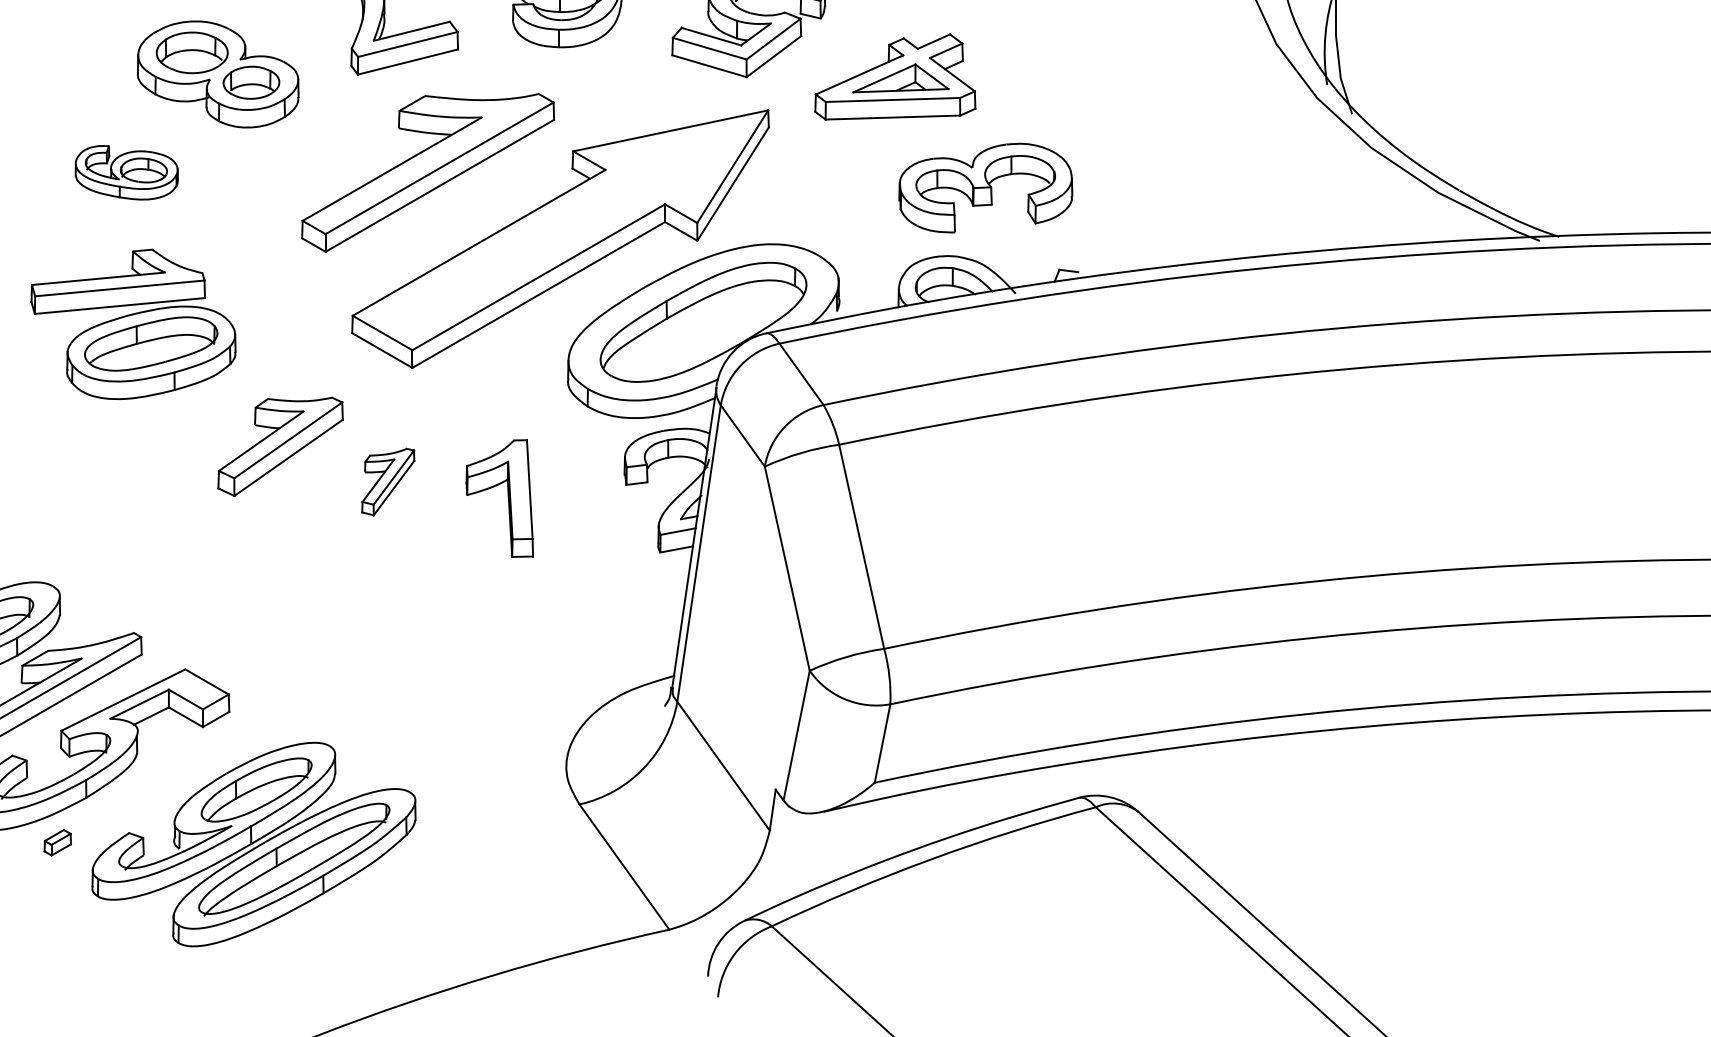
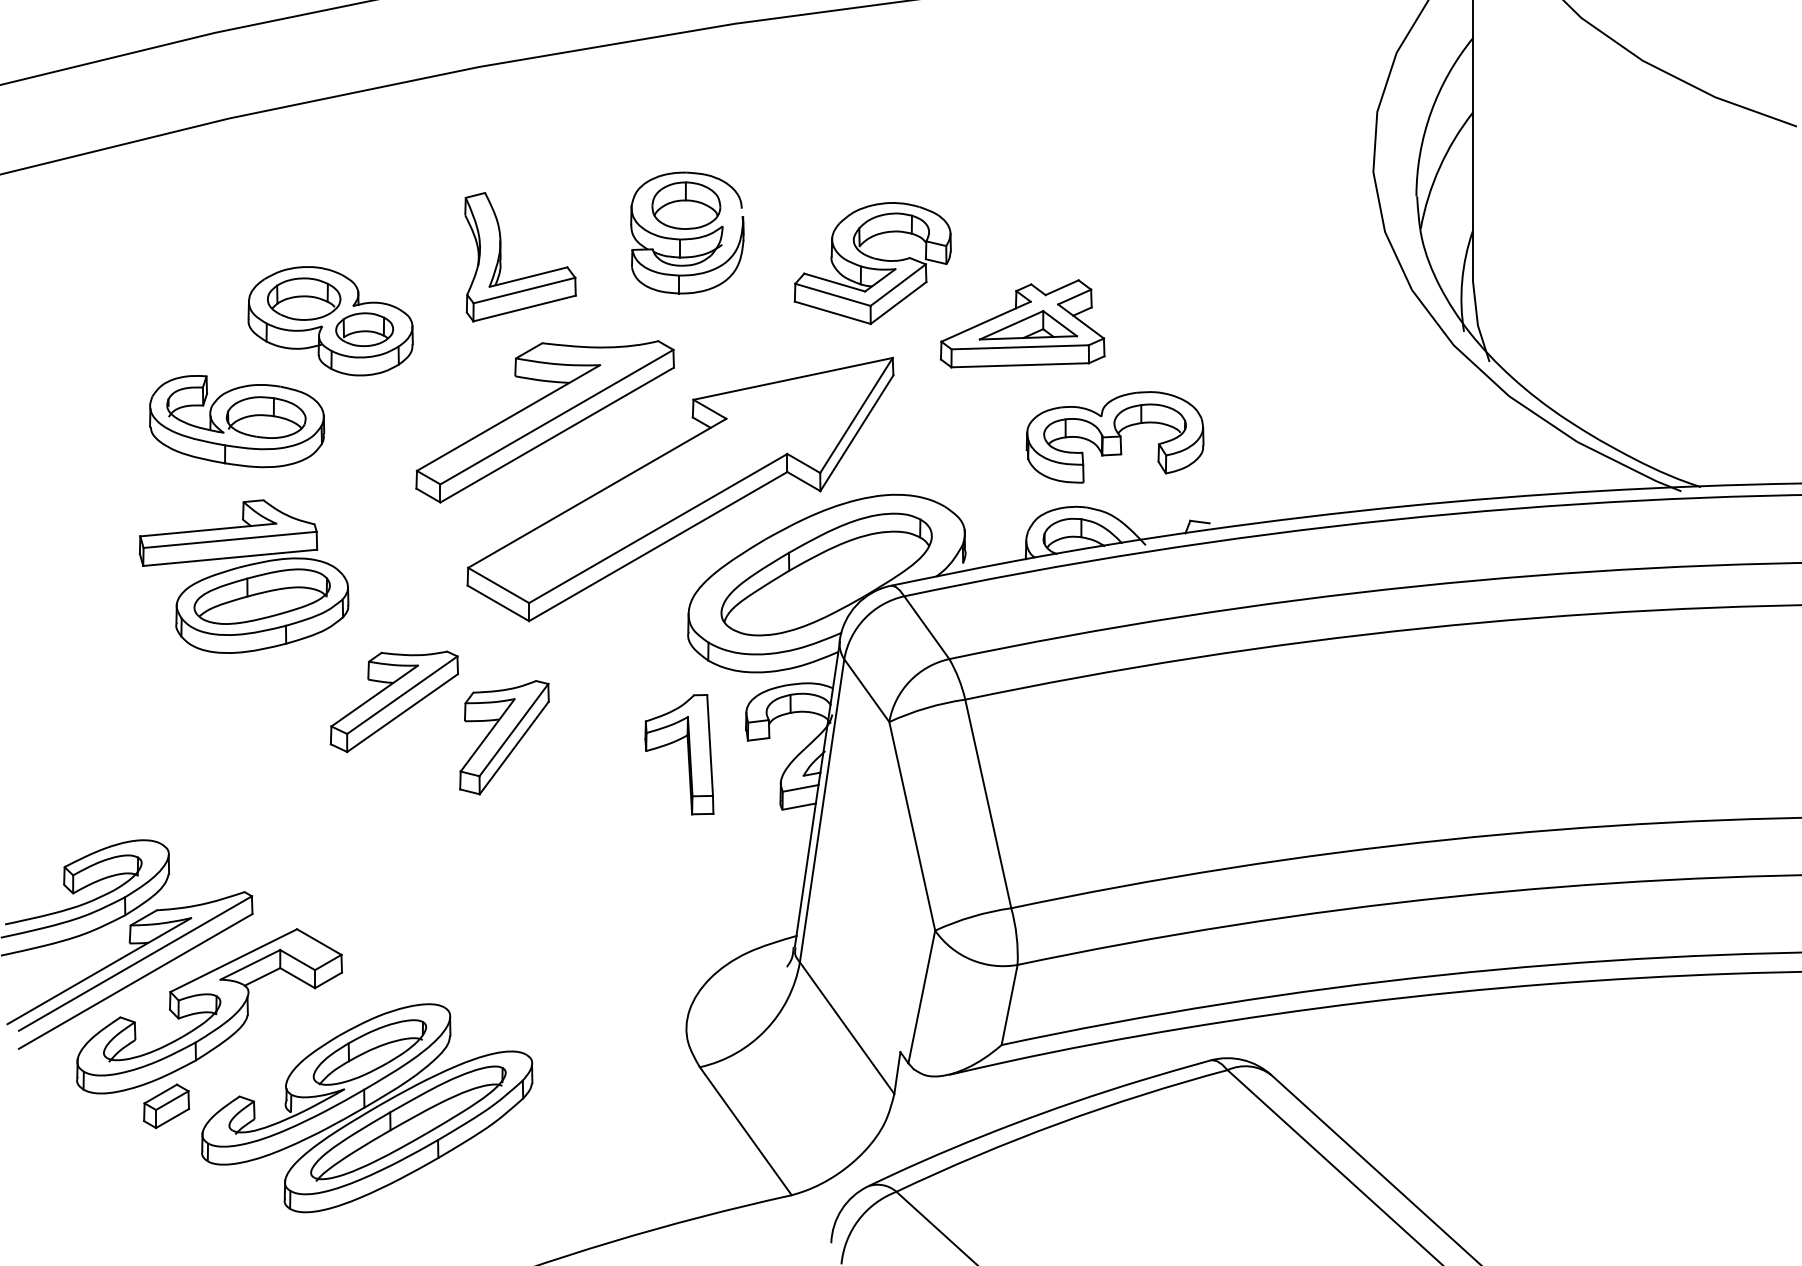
part: (127, 172) -> (237, 421), size x1.67
part: (388, 481) -> (504, 737), size x1.67
part: (507, 498) -> (687, 754), moved
part: (57, 842) -> (166, 1106), size x1.67

